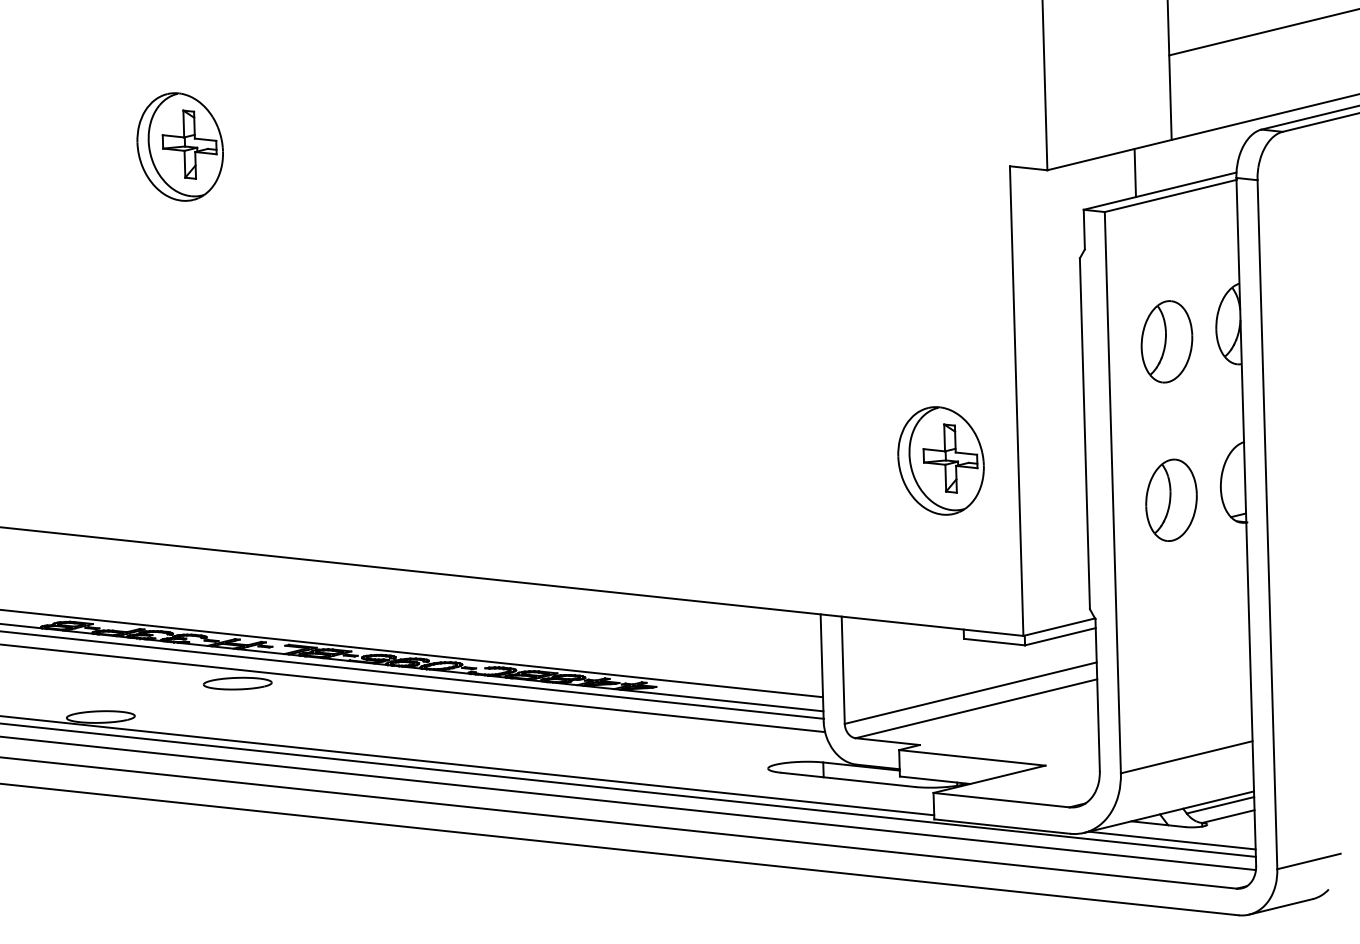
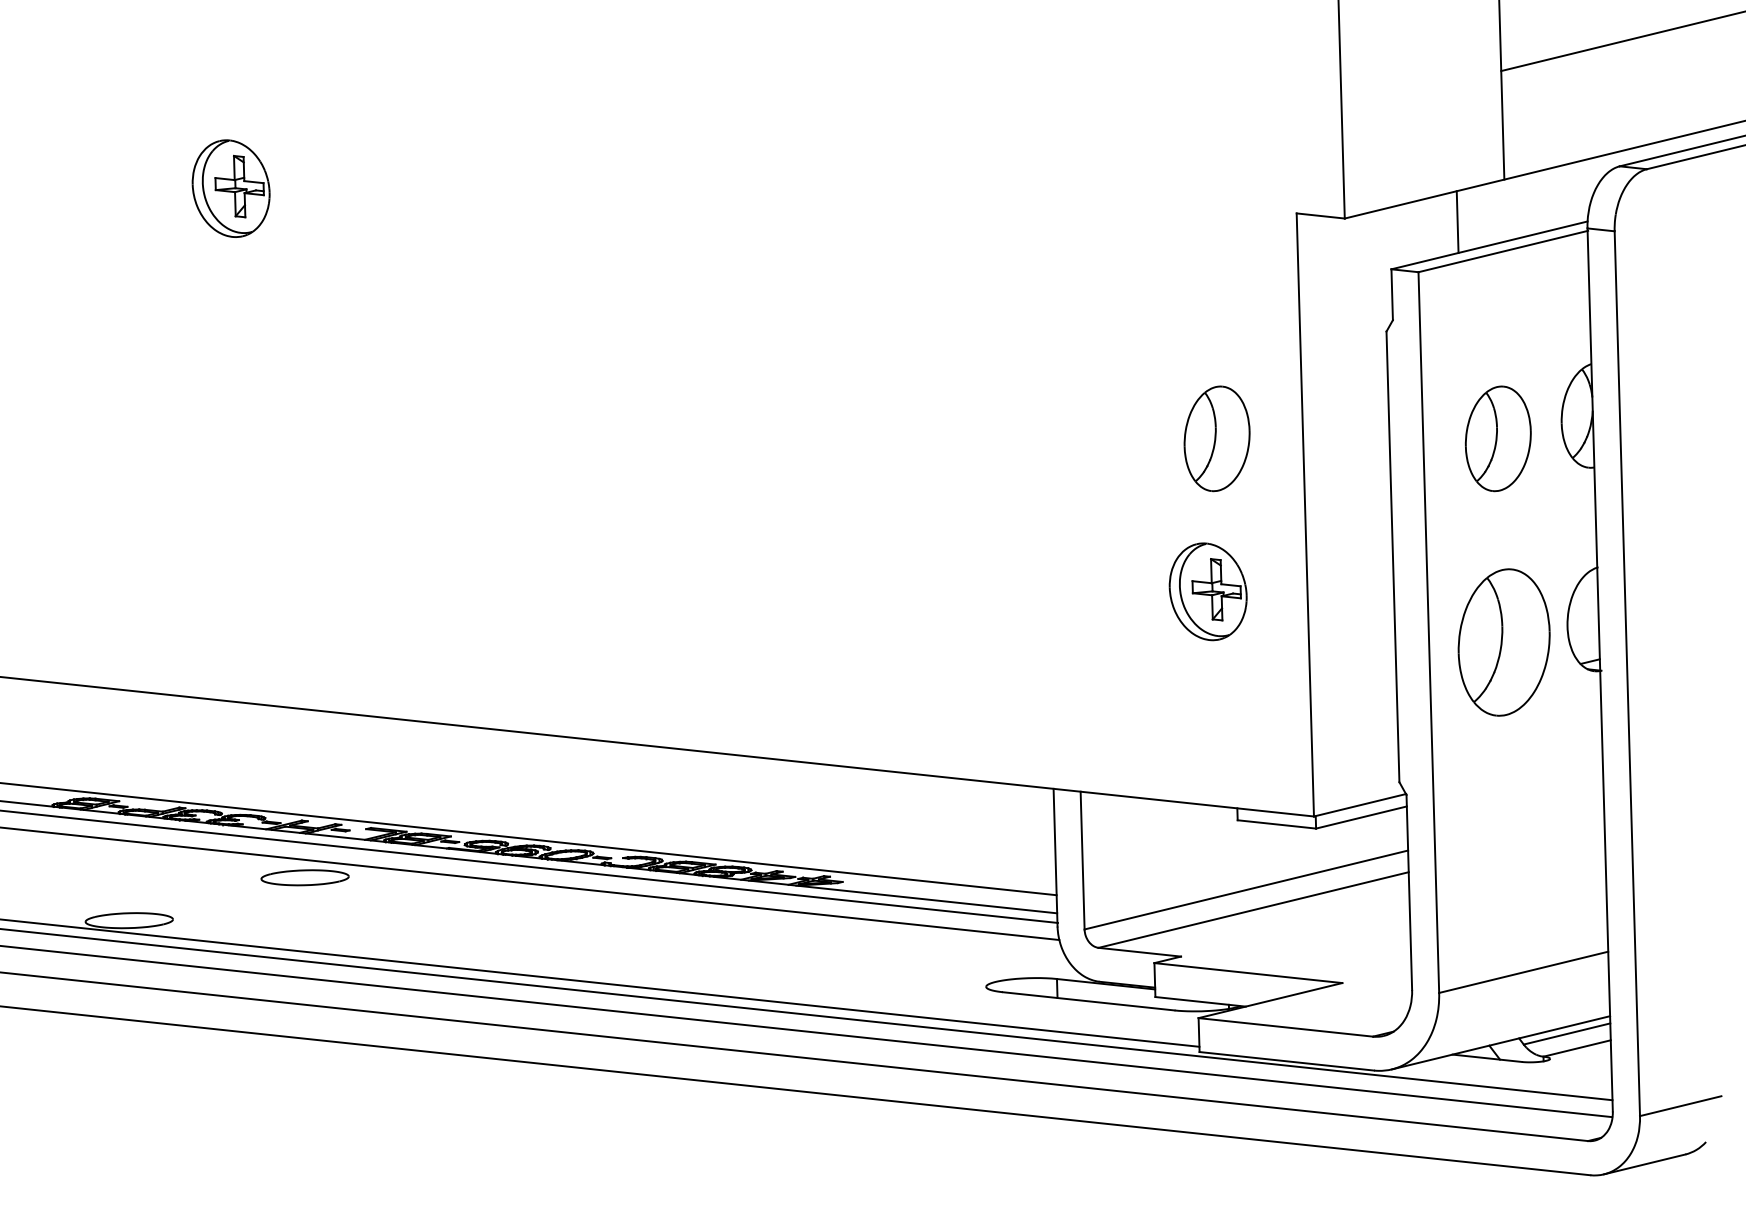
part: (179, 146) -> (230, 188), size x0.7
part: (947, 341) -> (1216, 438), added
part: (940, 460) -> (1207, 591), size x0.7
part: (1171, 499) -> (1504, 641), size x1.4
line: (1171, 840) -> (1504, 1079), removed

